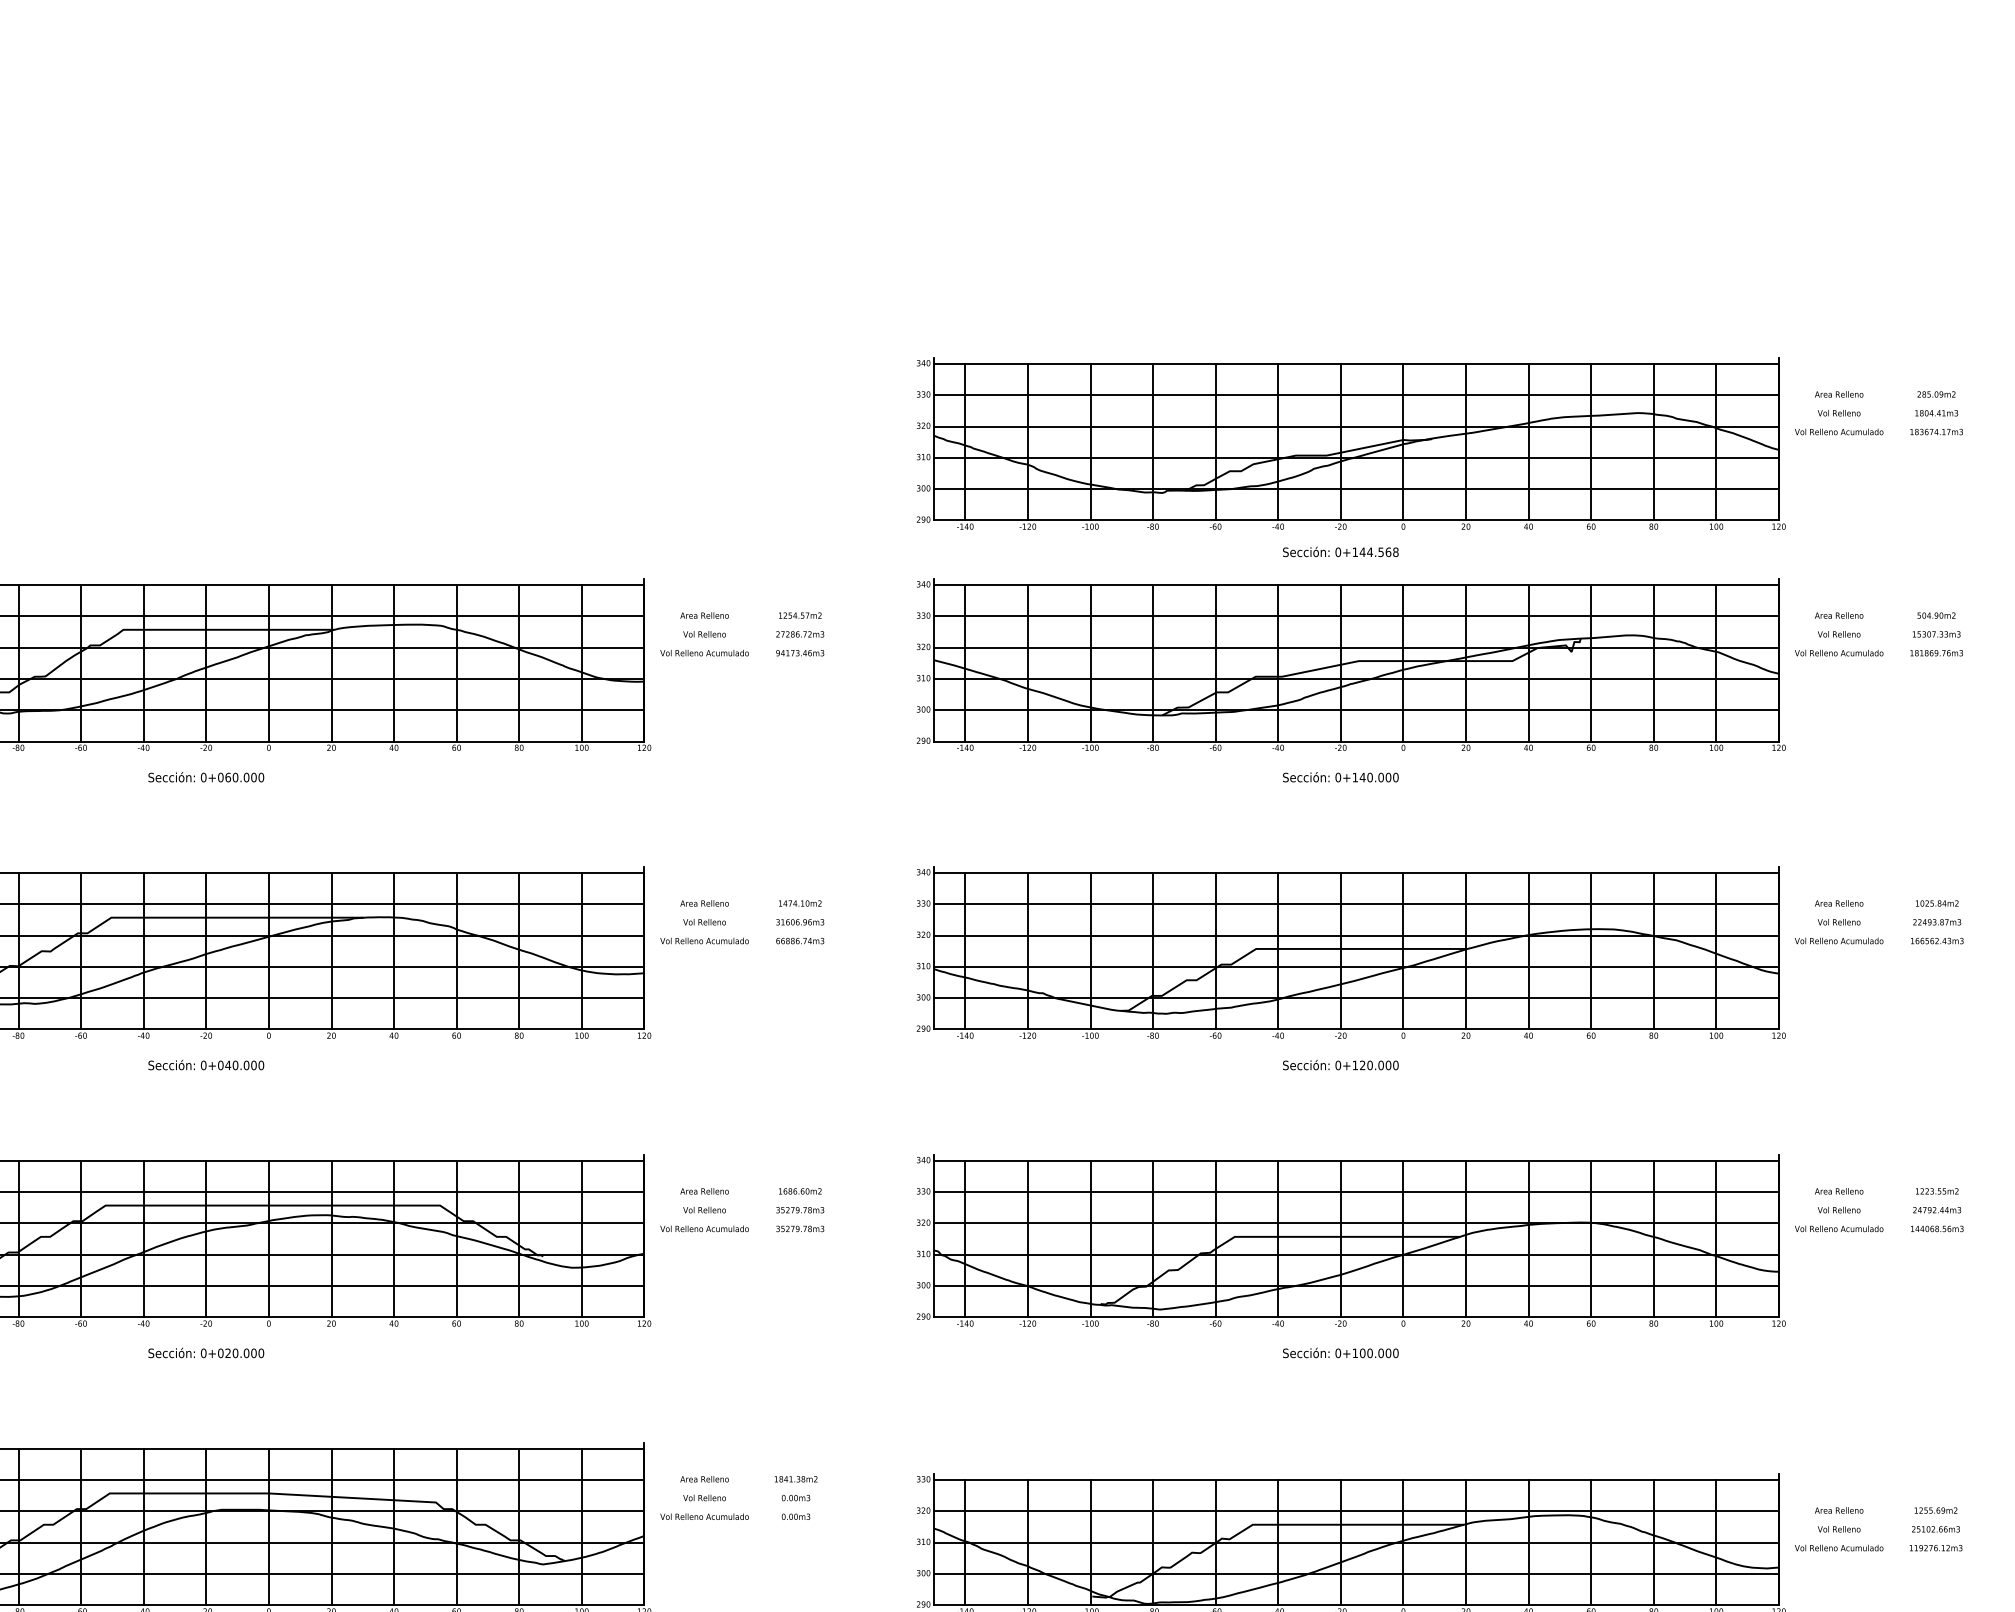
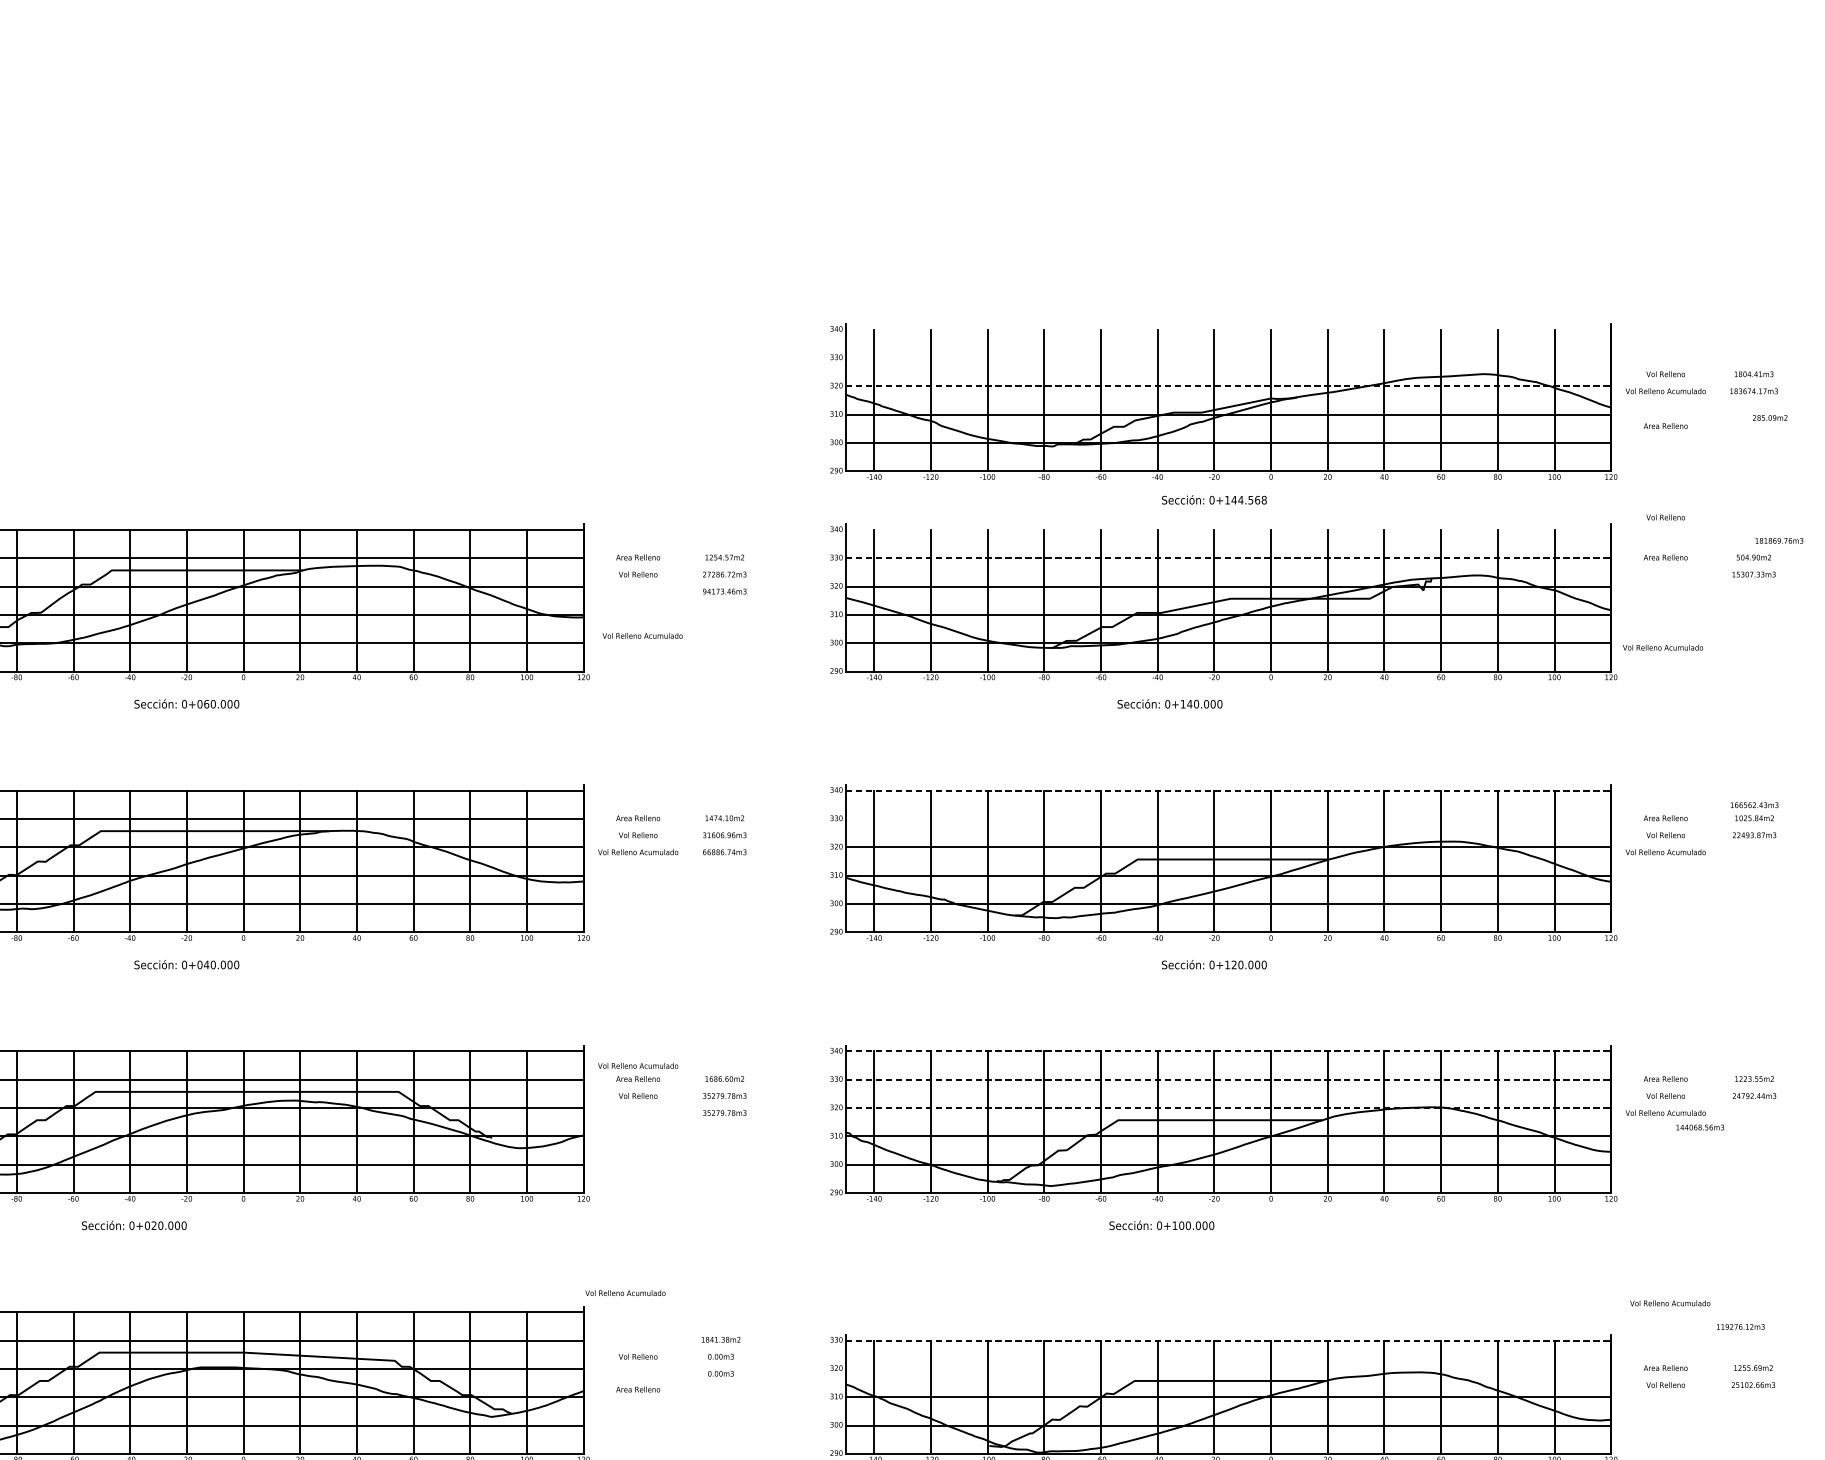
line: (1356, 364) -> (1228, 330), removed
text: (1839, 394) -> (1666, 426), moved
text: (1936, 394) -> (1770, 417), moved
line: (1356, 395) -> (1228, 358), removed
line: (1357, 426) -> (1229, 386), solid -> dashed
line: (1356, 585) -> (1228, 530), removed
line: (1357, 616) -> (1229, 558), solid -> dashed
text: (1838, 634) -> (1665, 517), moved
text: (704, 652) -> (642, 635), moved
text: (1839, 652) -> (1663, 647), moved
text: (1936, 653) -> (1779, 541), moved
text: (1340, 777) -> (1169, 704), moved
line: (1357, 873) -> (1229, 791), solid -> dashed
line: (1356, 904) -> (1228, 819), removed
text: (1937, 940) -> (1754, 804), moved
line: (1357, 1160) -> (1229, 1051), solid -> dashed
line: (1357, 1192) -> (1229, 1080), solid -> dashed
line: (1357, 1223) -> (1229, 1108), solid -> dashed
text: (704, 1228) -> (638, 1065), moved
text: (1937, 1228) -> (1700, 1127), moved
text: (206, 1352) -> (134, 1224), moved
text: (1340, 1352) -> (1161, 1224), moved
text: (704, 1479) -> (638, 1389), moved
line: (1357, 1480) -> (1229, 1340), solid -> dashed
line: (1356, 1511) -> (1228, 1368), removed
text: (704, 1516) -> (625, 1292), moved
text: (1839, 1547) -> (1670, 1302), moved
text: (1935, 1548) -> (1740, 1327), moved

